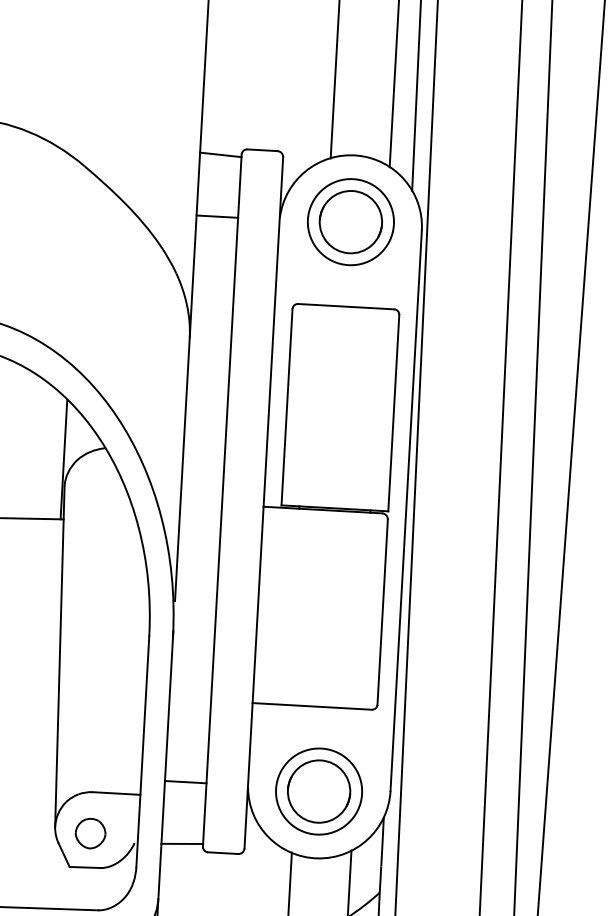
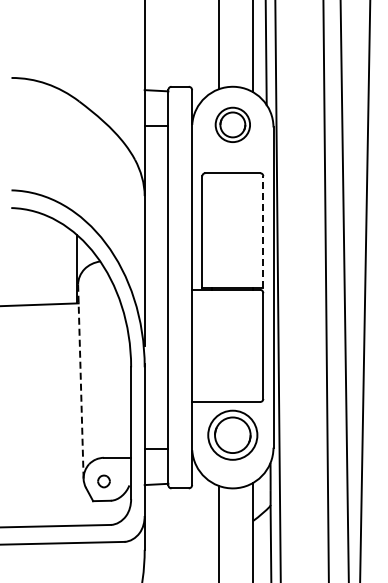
part: (350, 221) -> (232, 124), size x0.7
line: (394, 411) -> (263, 231), solid -> dashed
line: (59, 658) -> (80, 382), solid -> dashed
part: (318, 790) -> (232, 434), moved
part: (89, 833) -> (103, 481), size x0.7

